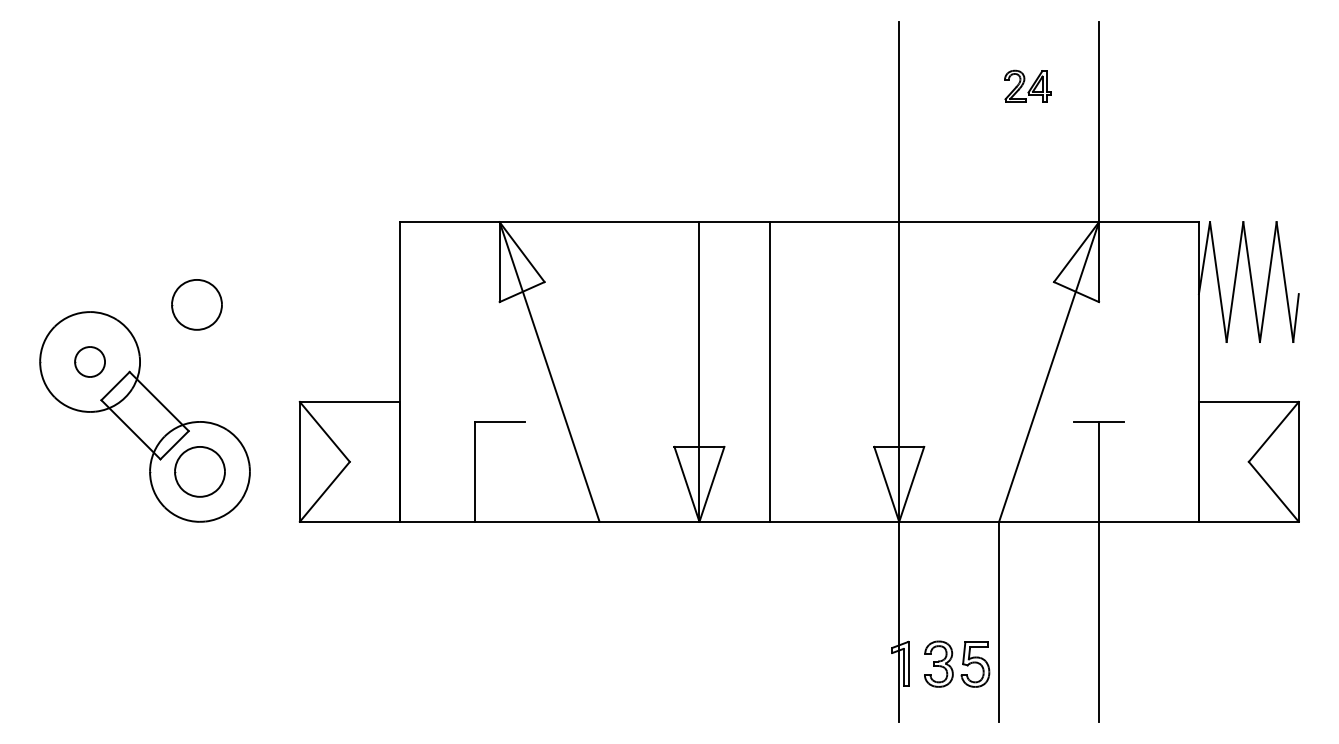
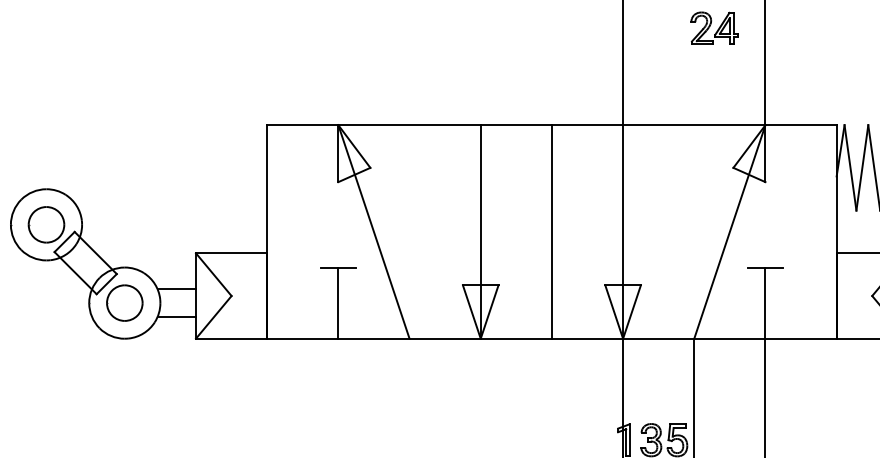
part: (1027, 86) -> (714, 28), size x1.43
part: (196, 304) -> (122, 183), removed
part: (89, 361) -> (46, 224), size x1.67
line: (770, 371) -> (552, 231), moved
line: (273, 451) -> (177, 288), added
line: (474, 471) -> (338, 302), moved
line: (273, 491) -> (177, 317), added

